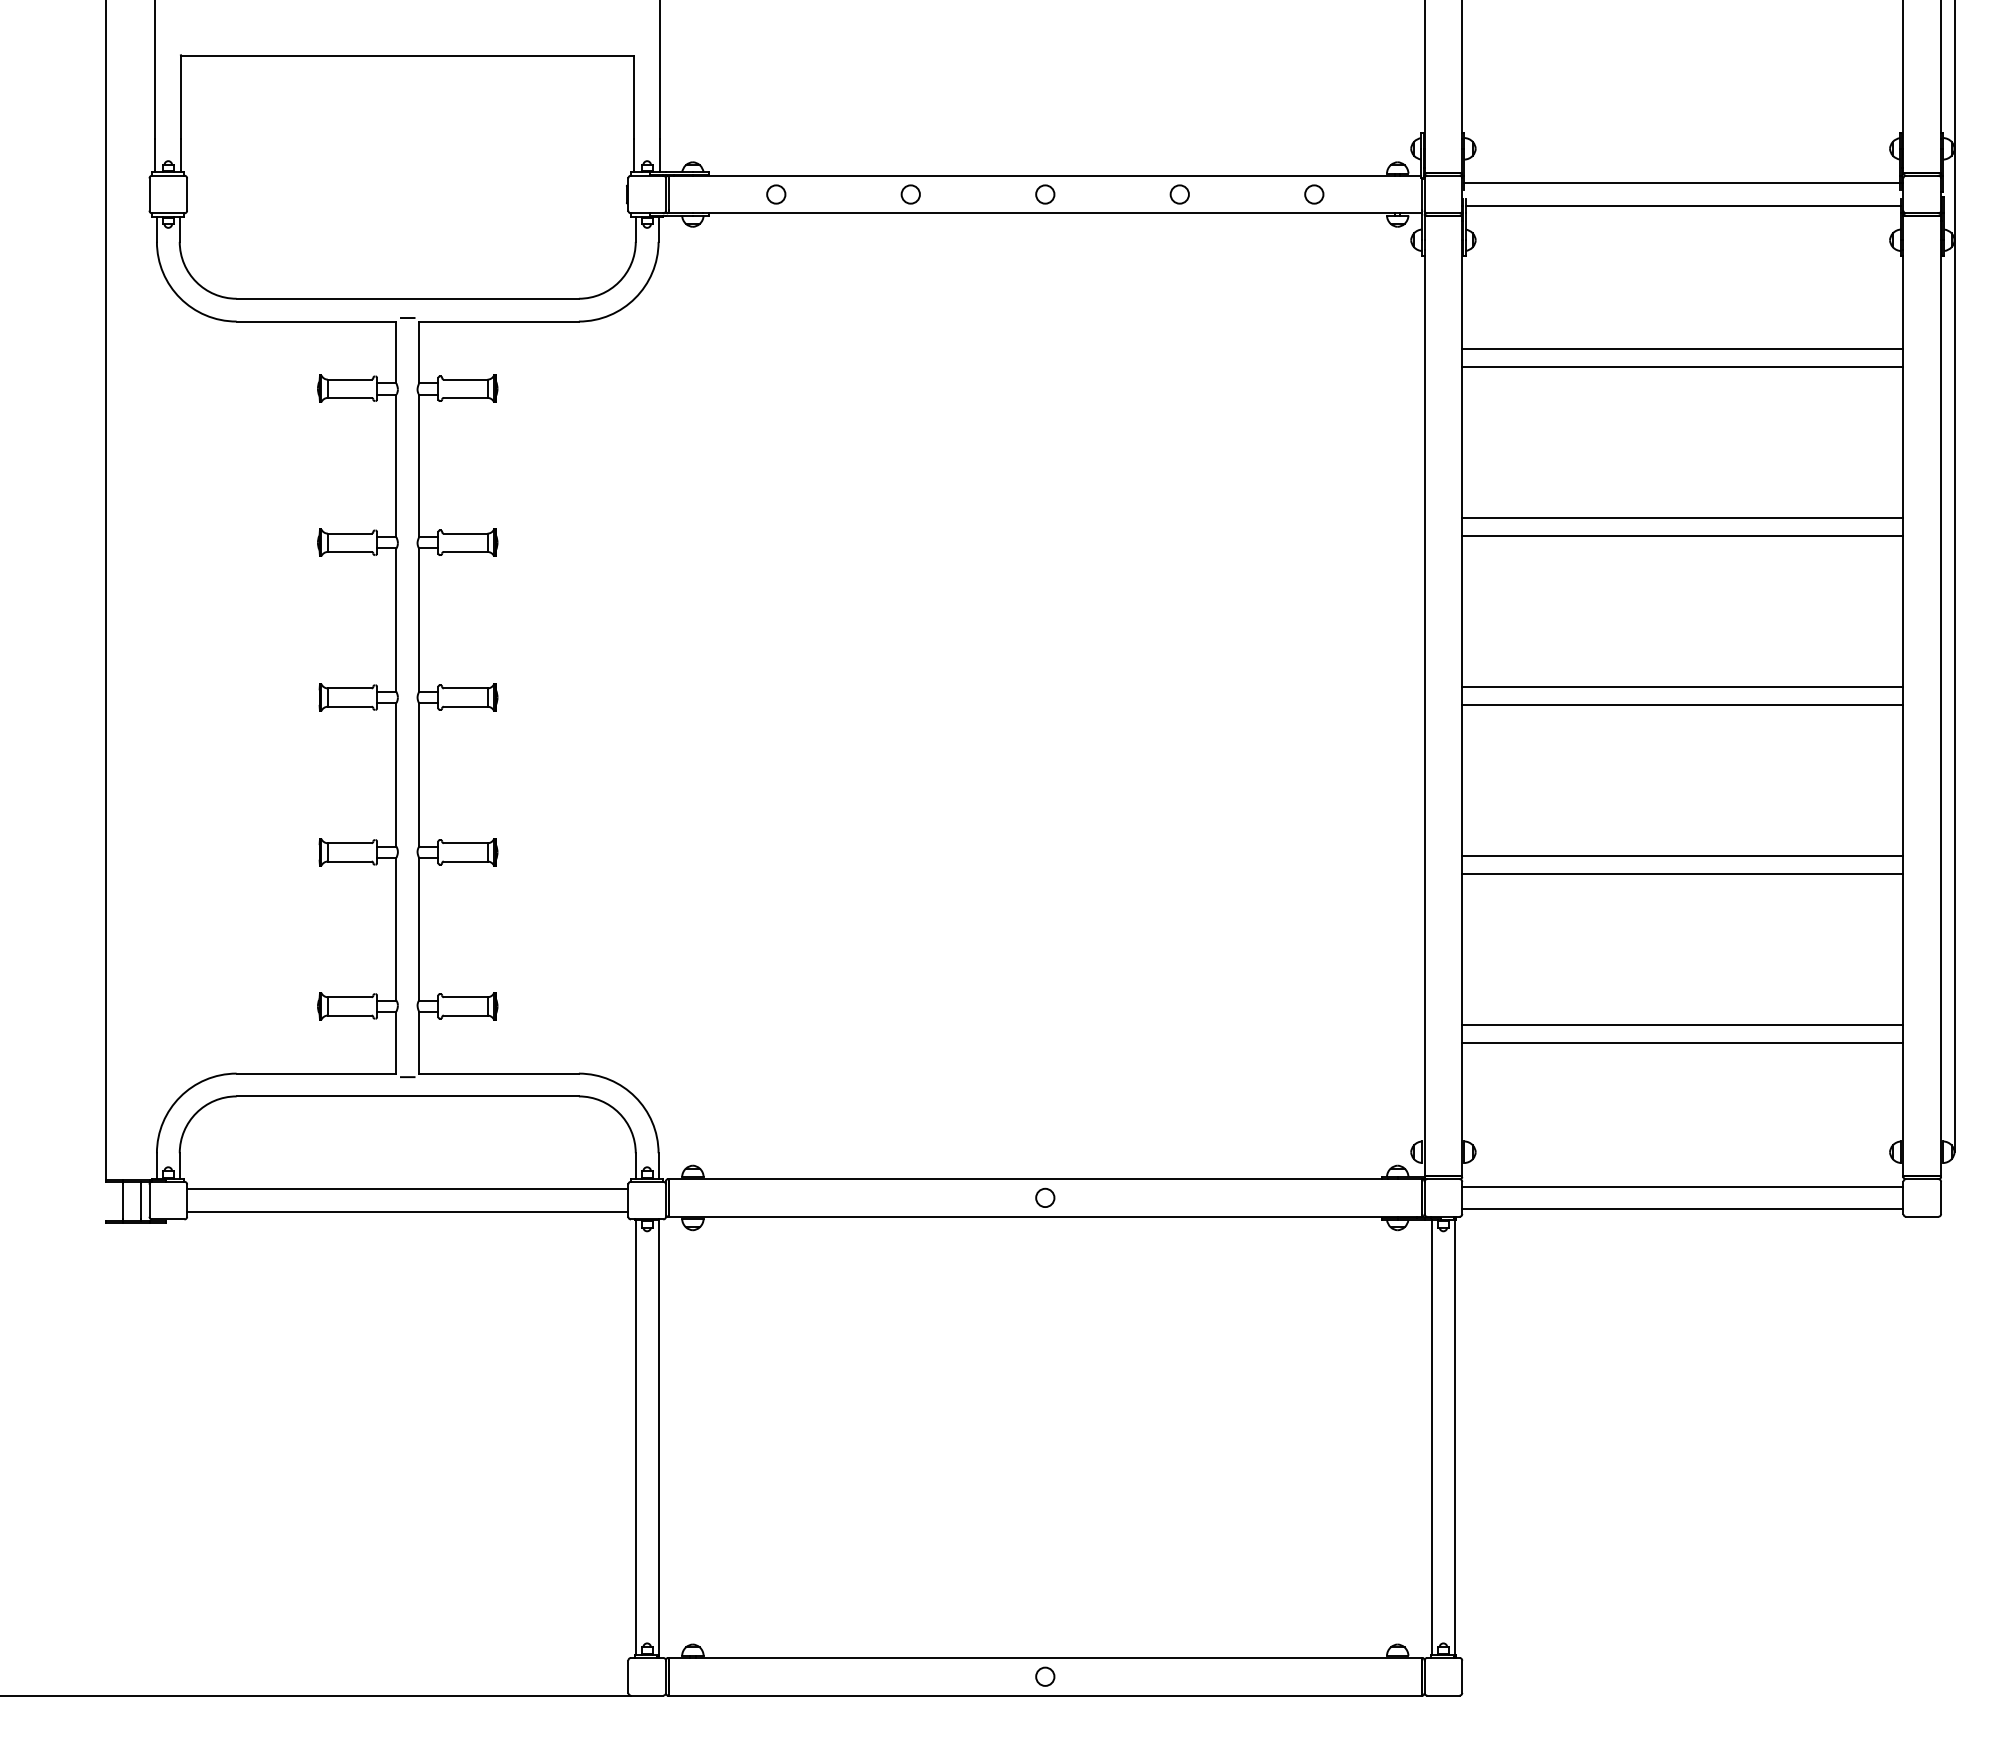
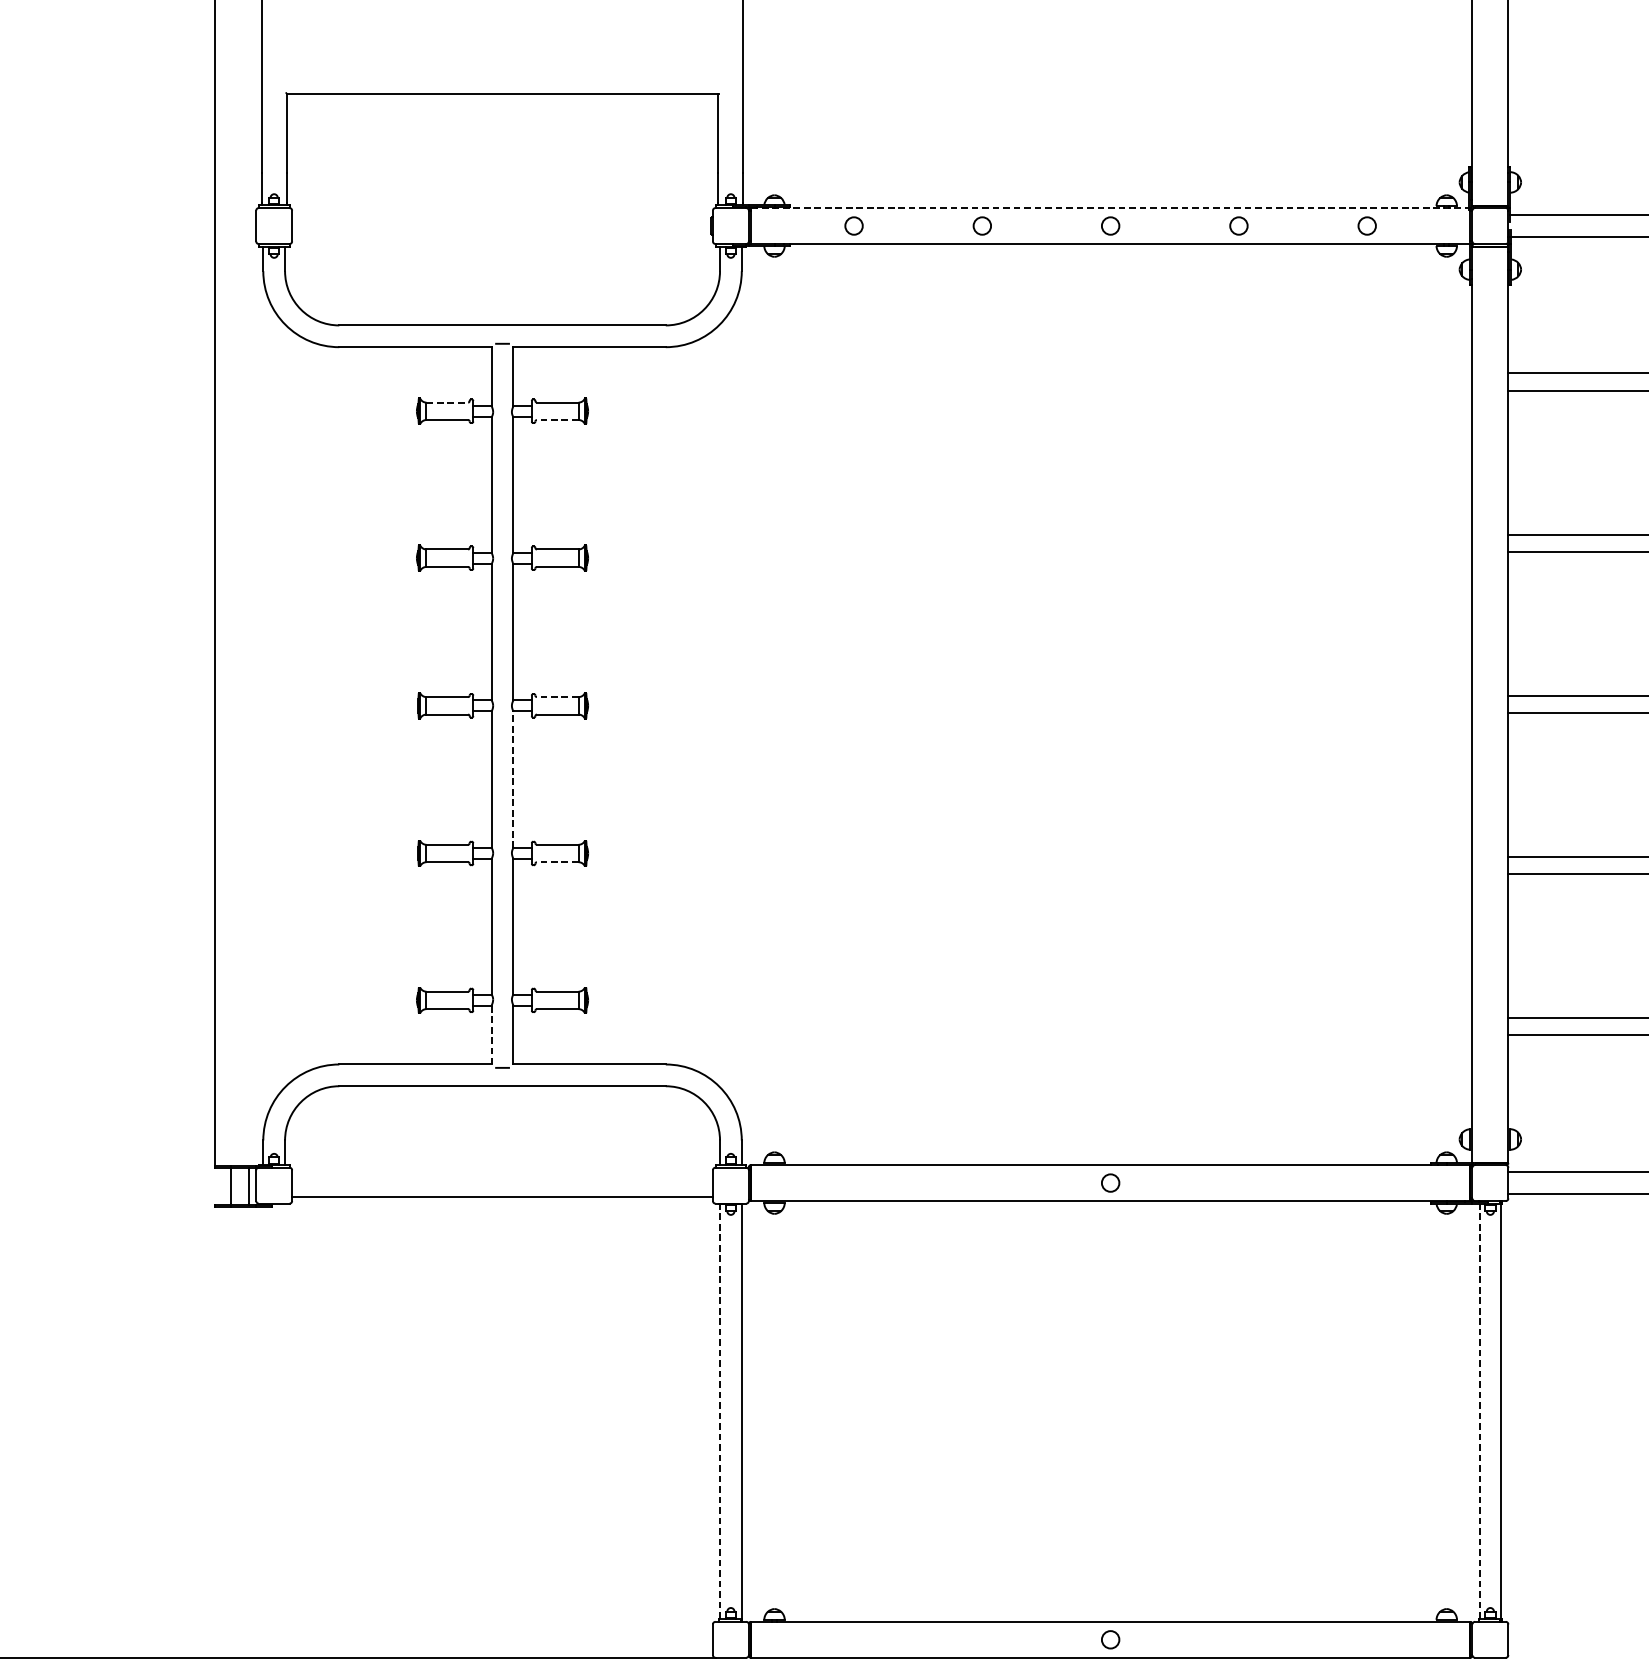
line: (1045, 175) -> (1110, 207), solid -> dashed
line: (349, 379) -> (446, 402), solid -> dashed
line: (465, 397) -> (557, 419), solid -> dashed
line: (465, 688) -> (557, 697), solid -> dashed
line: (419, 775) -> (513, 780), solid -> dashed
line: (465, 861) -> (557, 862), solid -> dashed
line: (396, 1042) -> (491, 1034), solid -> dashed
line: (407, 1189) -> (502, 1175), removed
line: (635, 1436) -> (719, 1410), solid -> dashed
line: (1432, 1436) -> (1479, 1410), solid -> dashed

